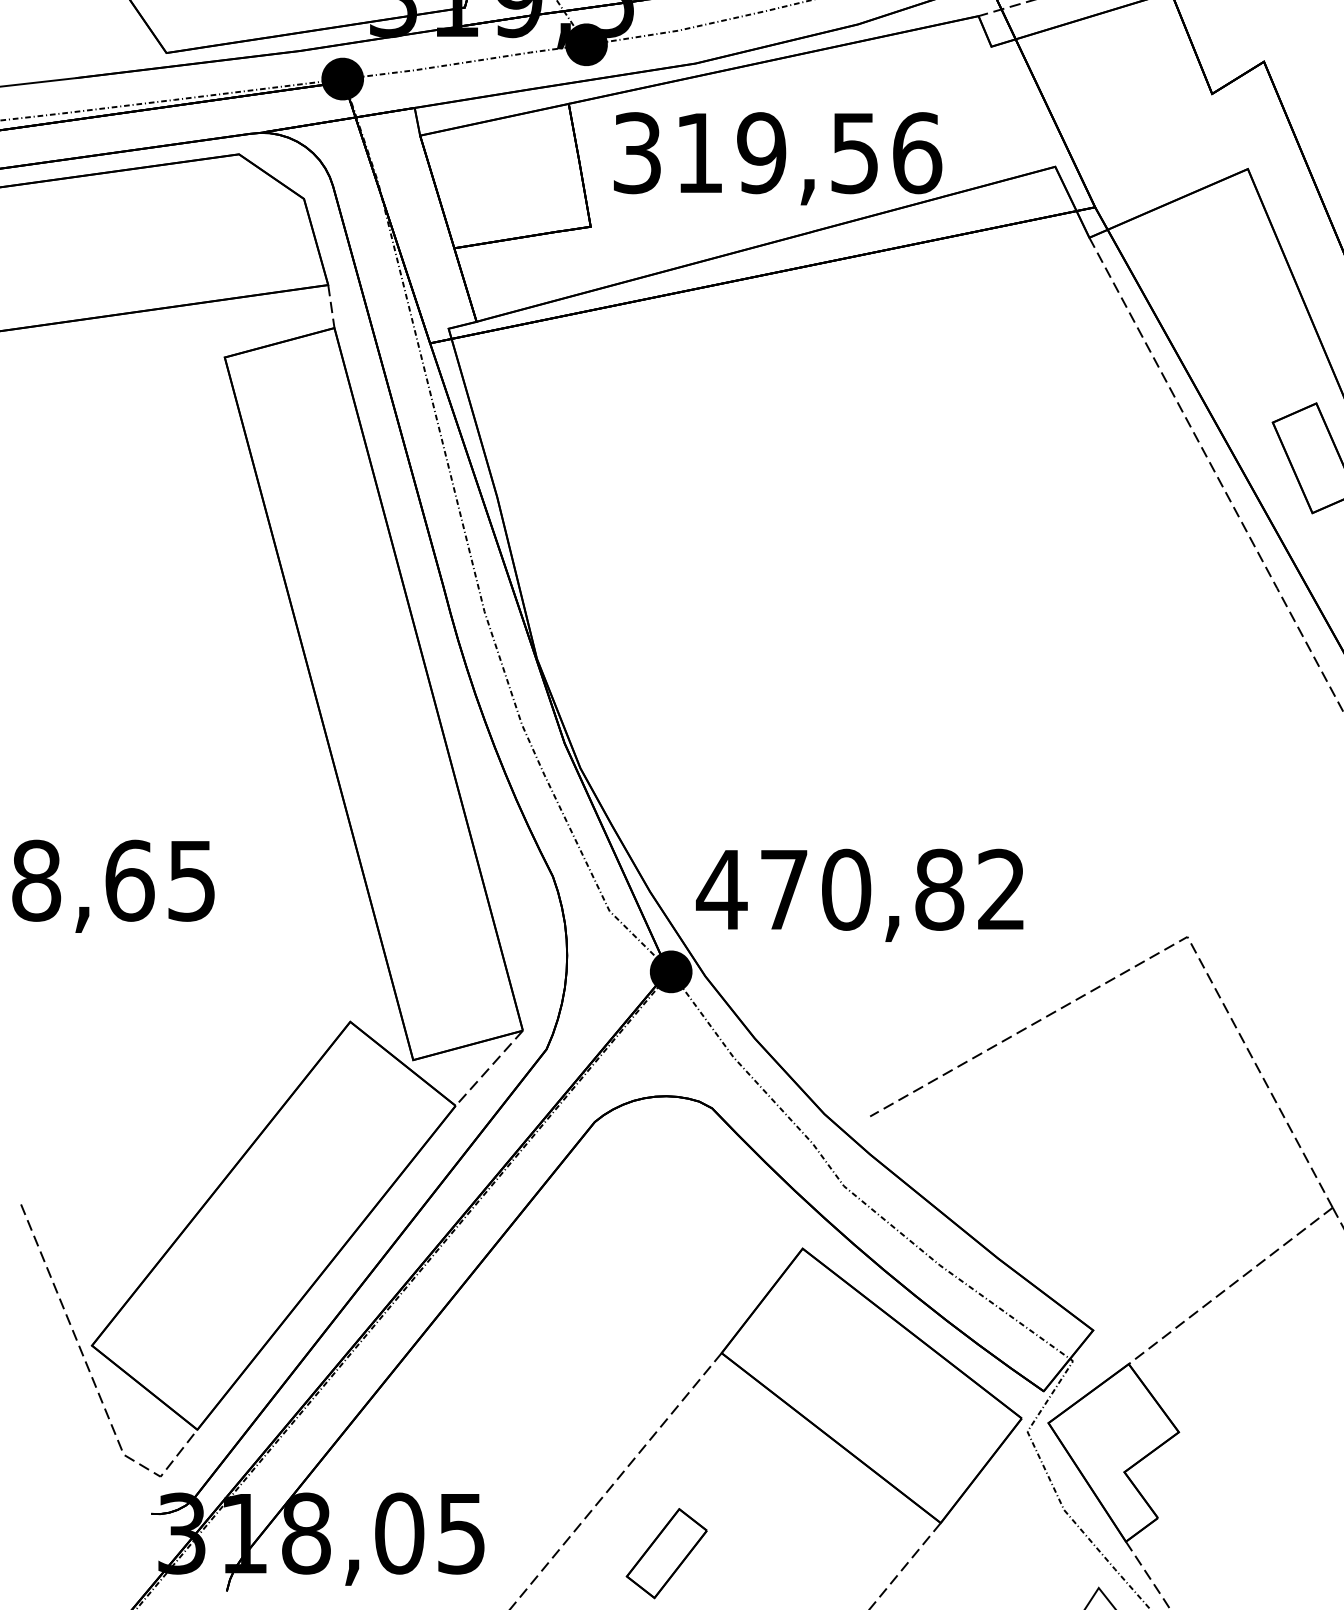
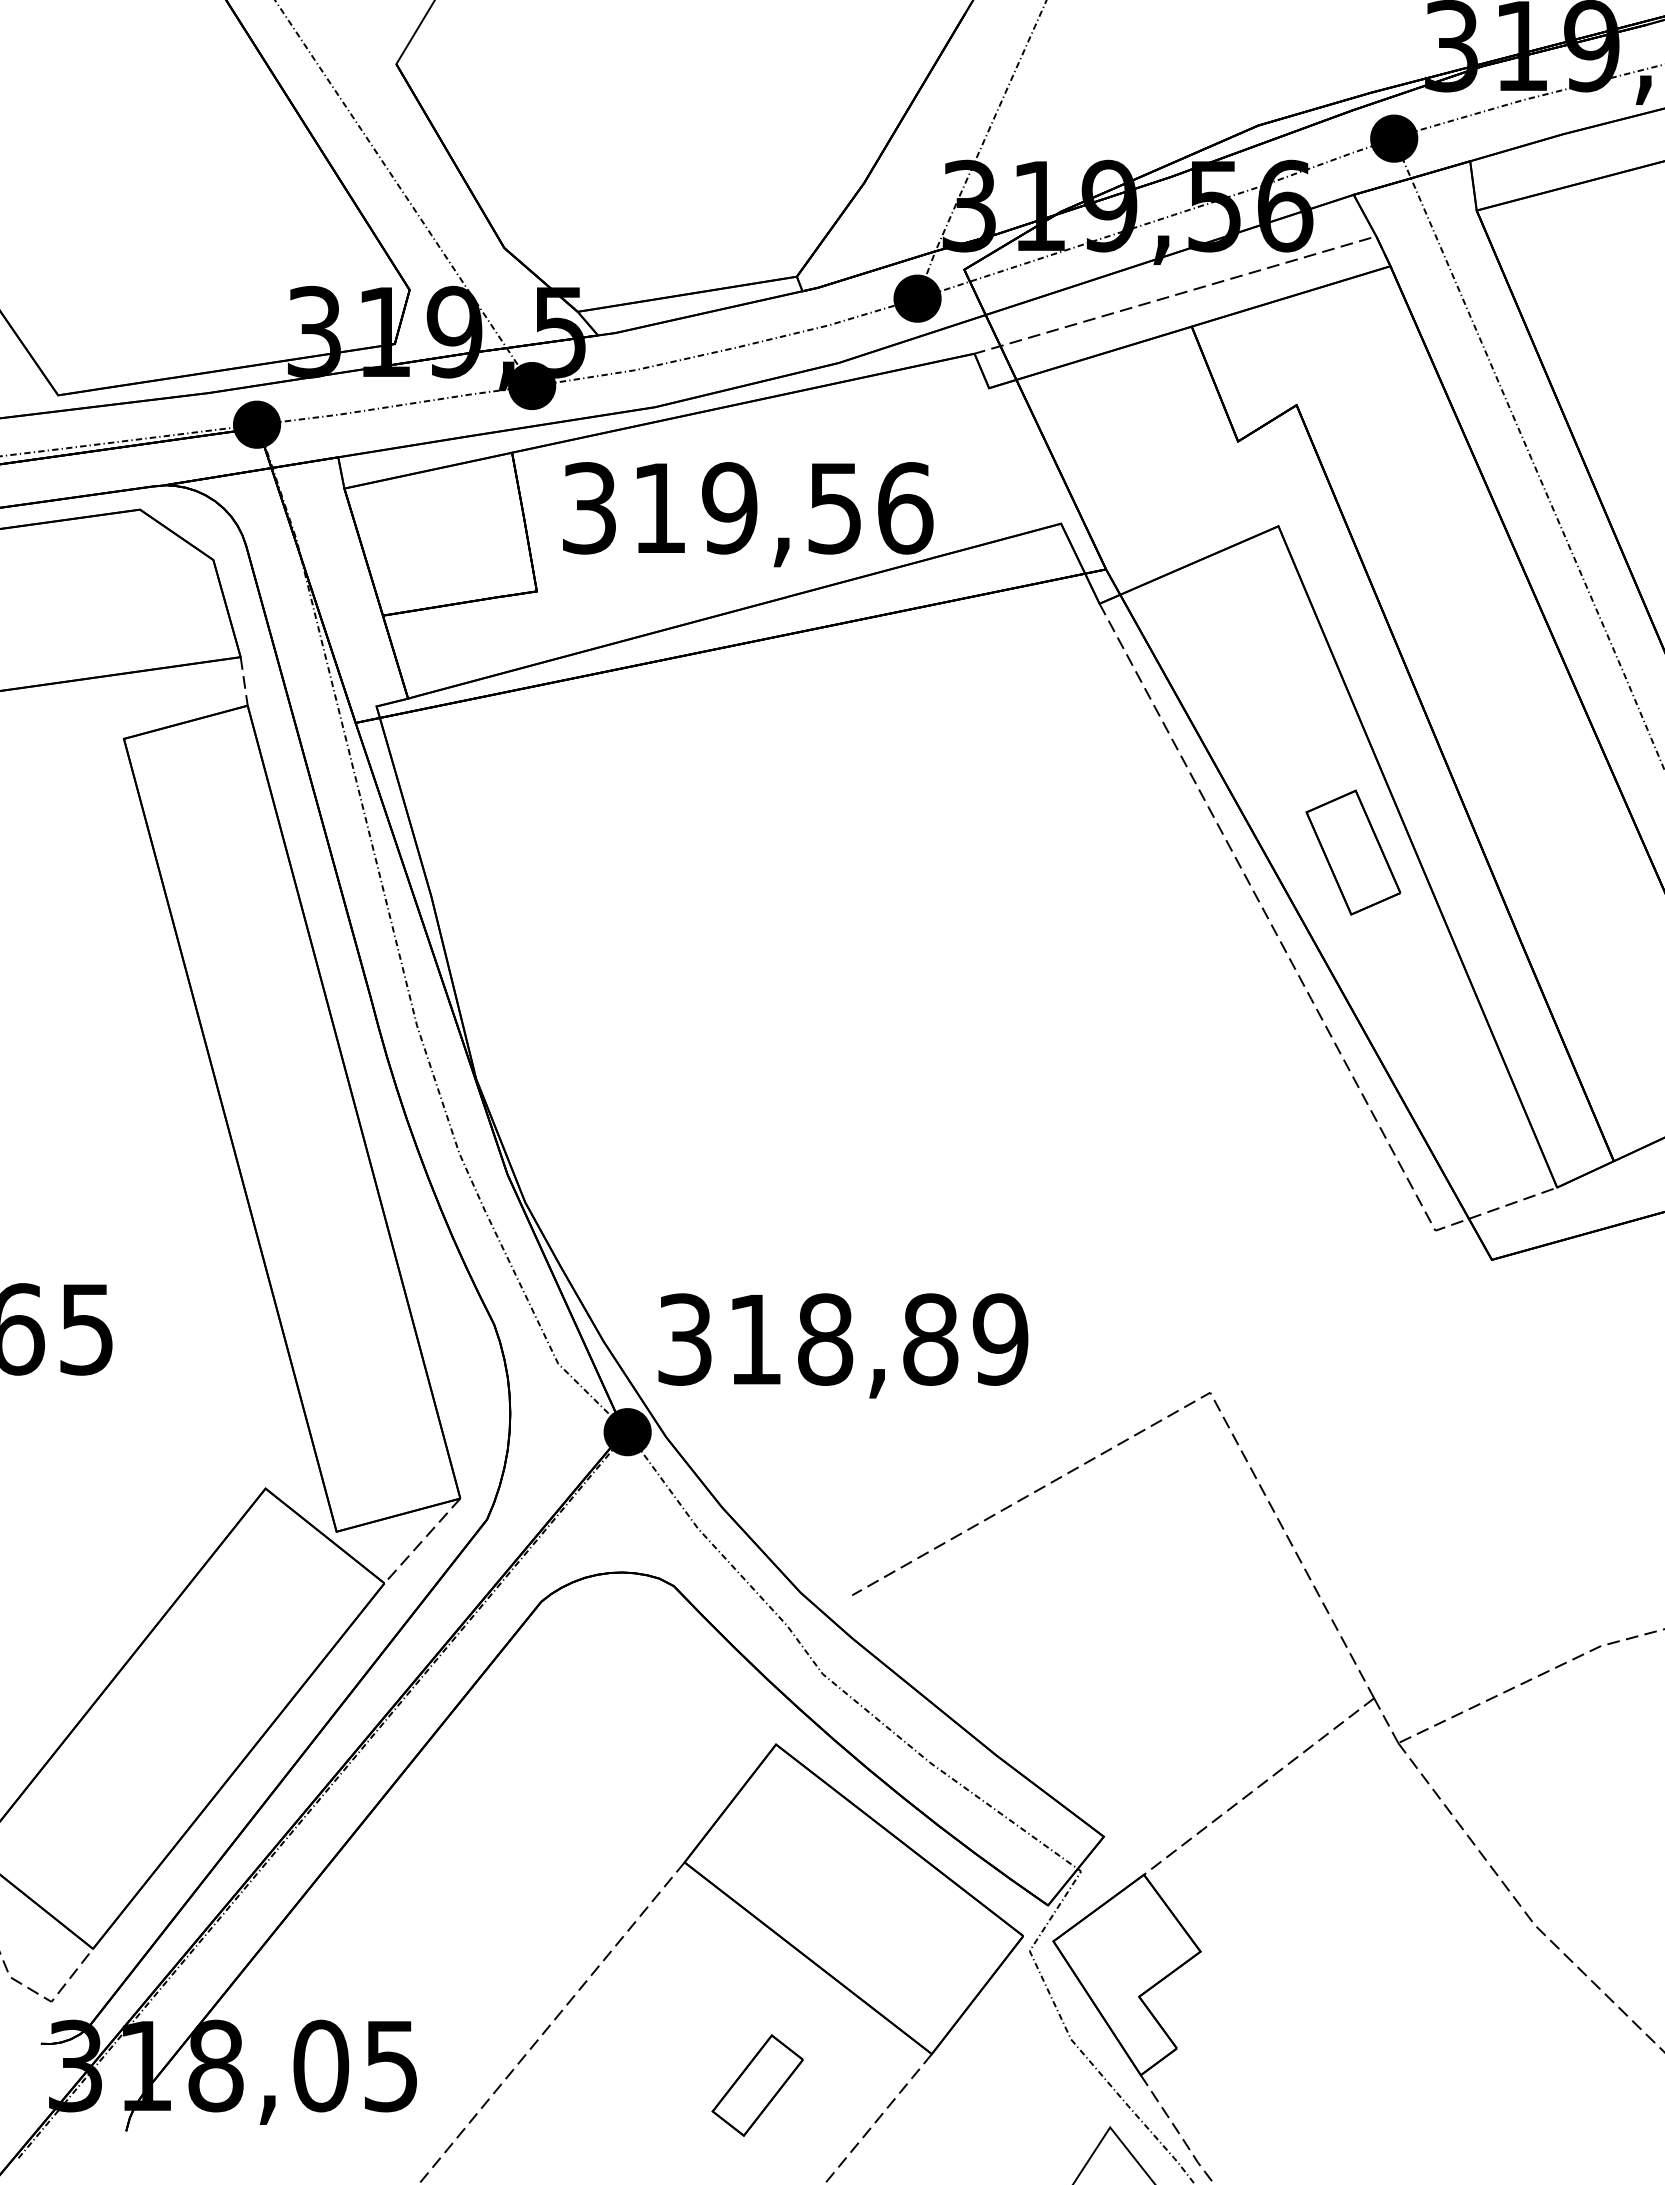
text: (860, 889) -> (841, 1339), 470,82 -> 318,89
part: (666, 1553) -> (757, 2085), moved

